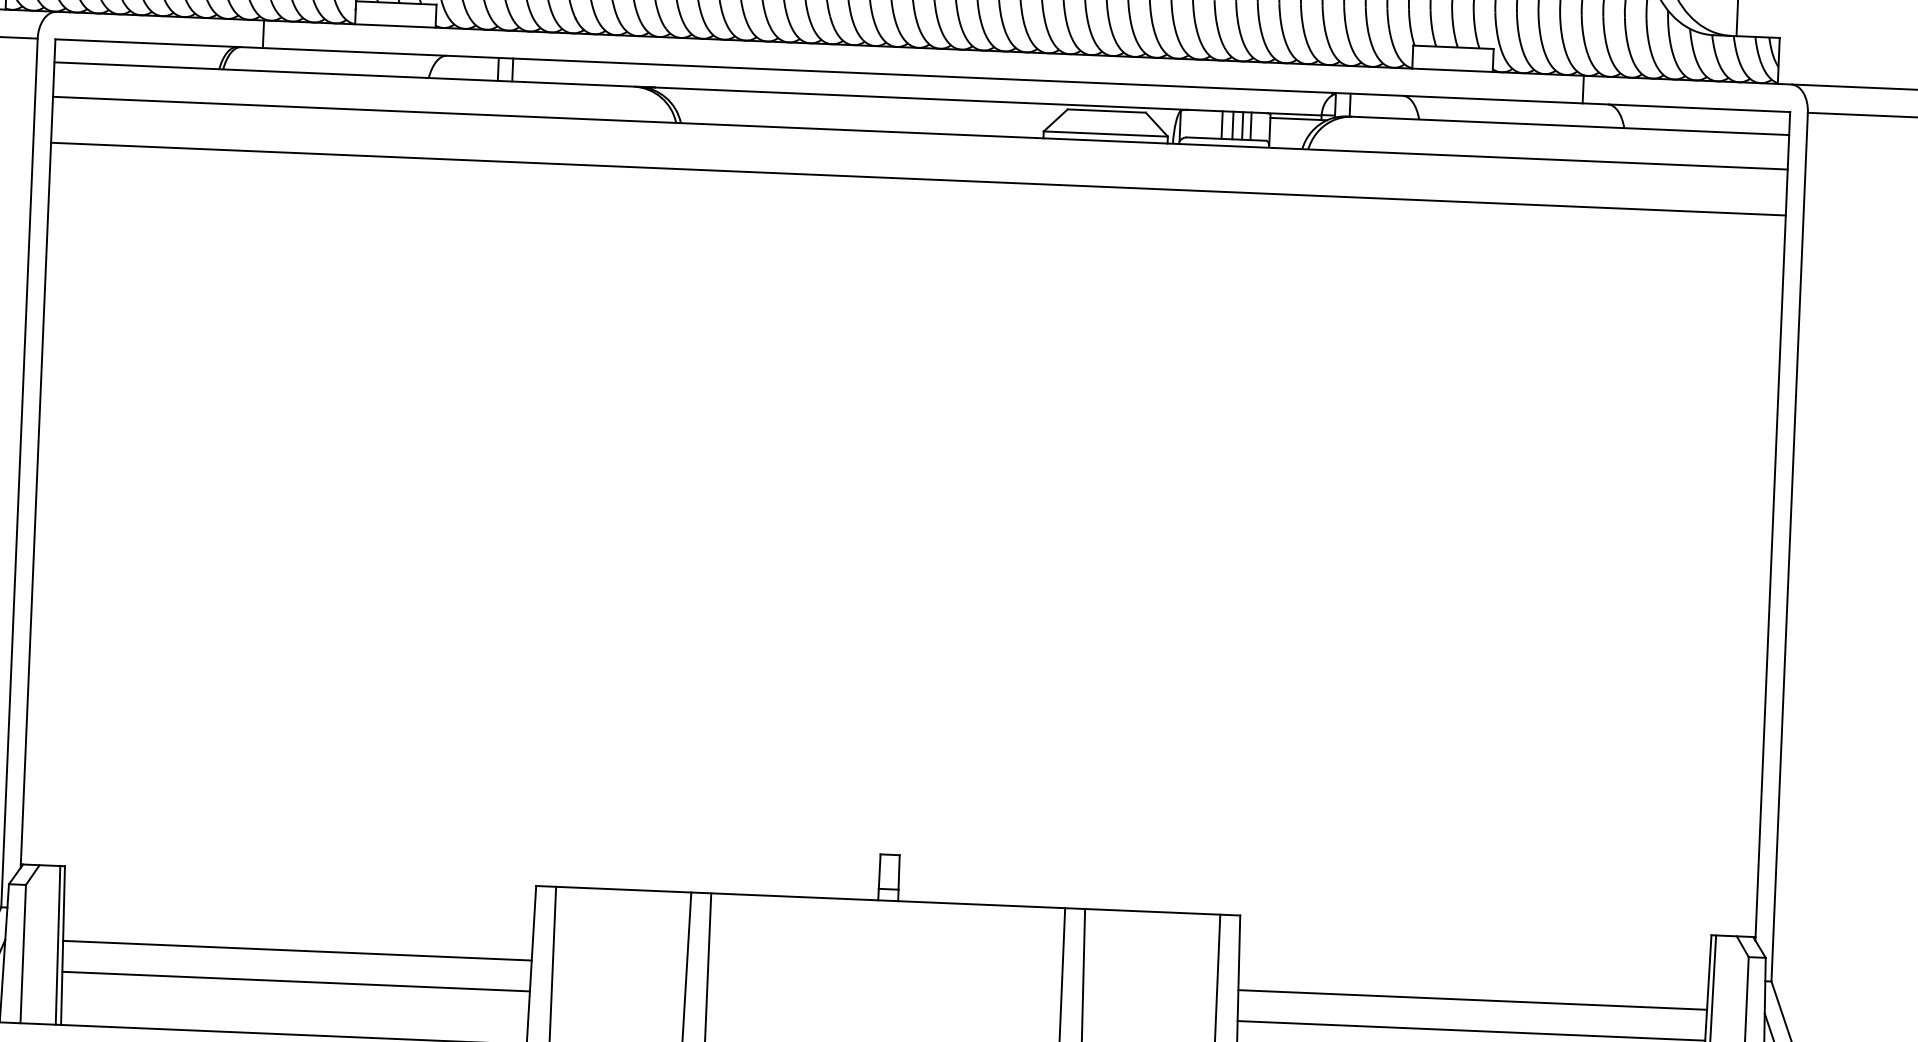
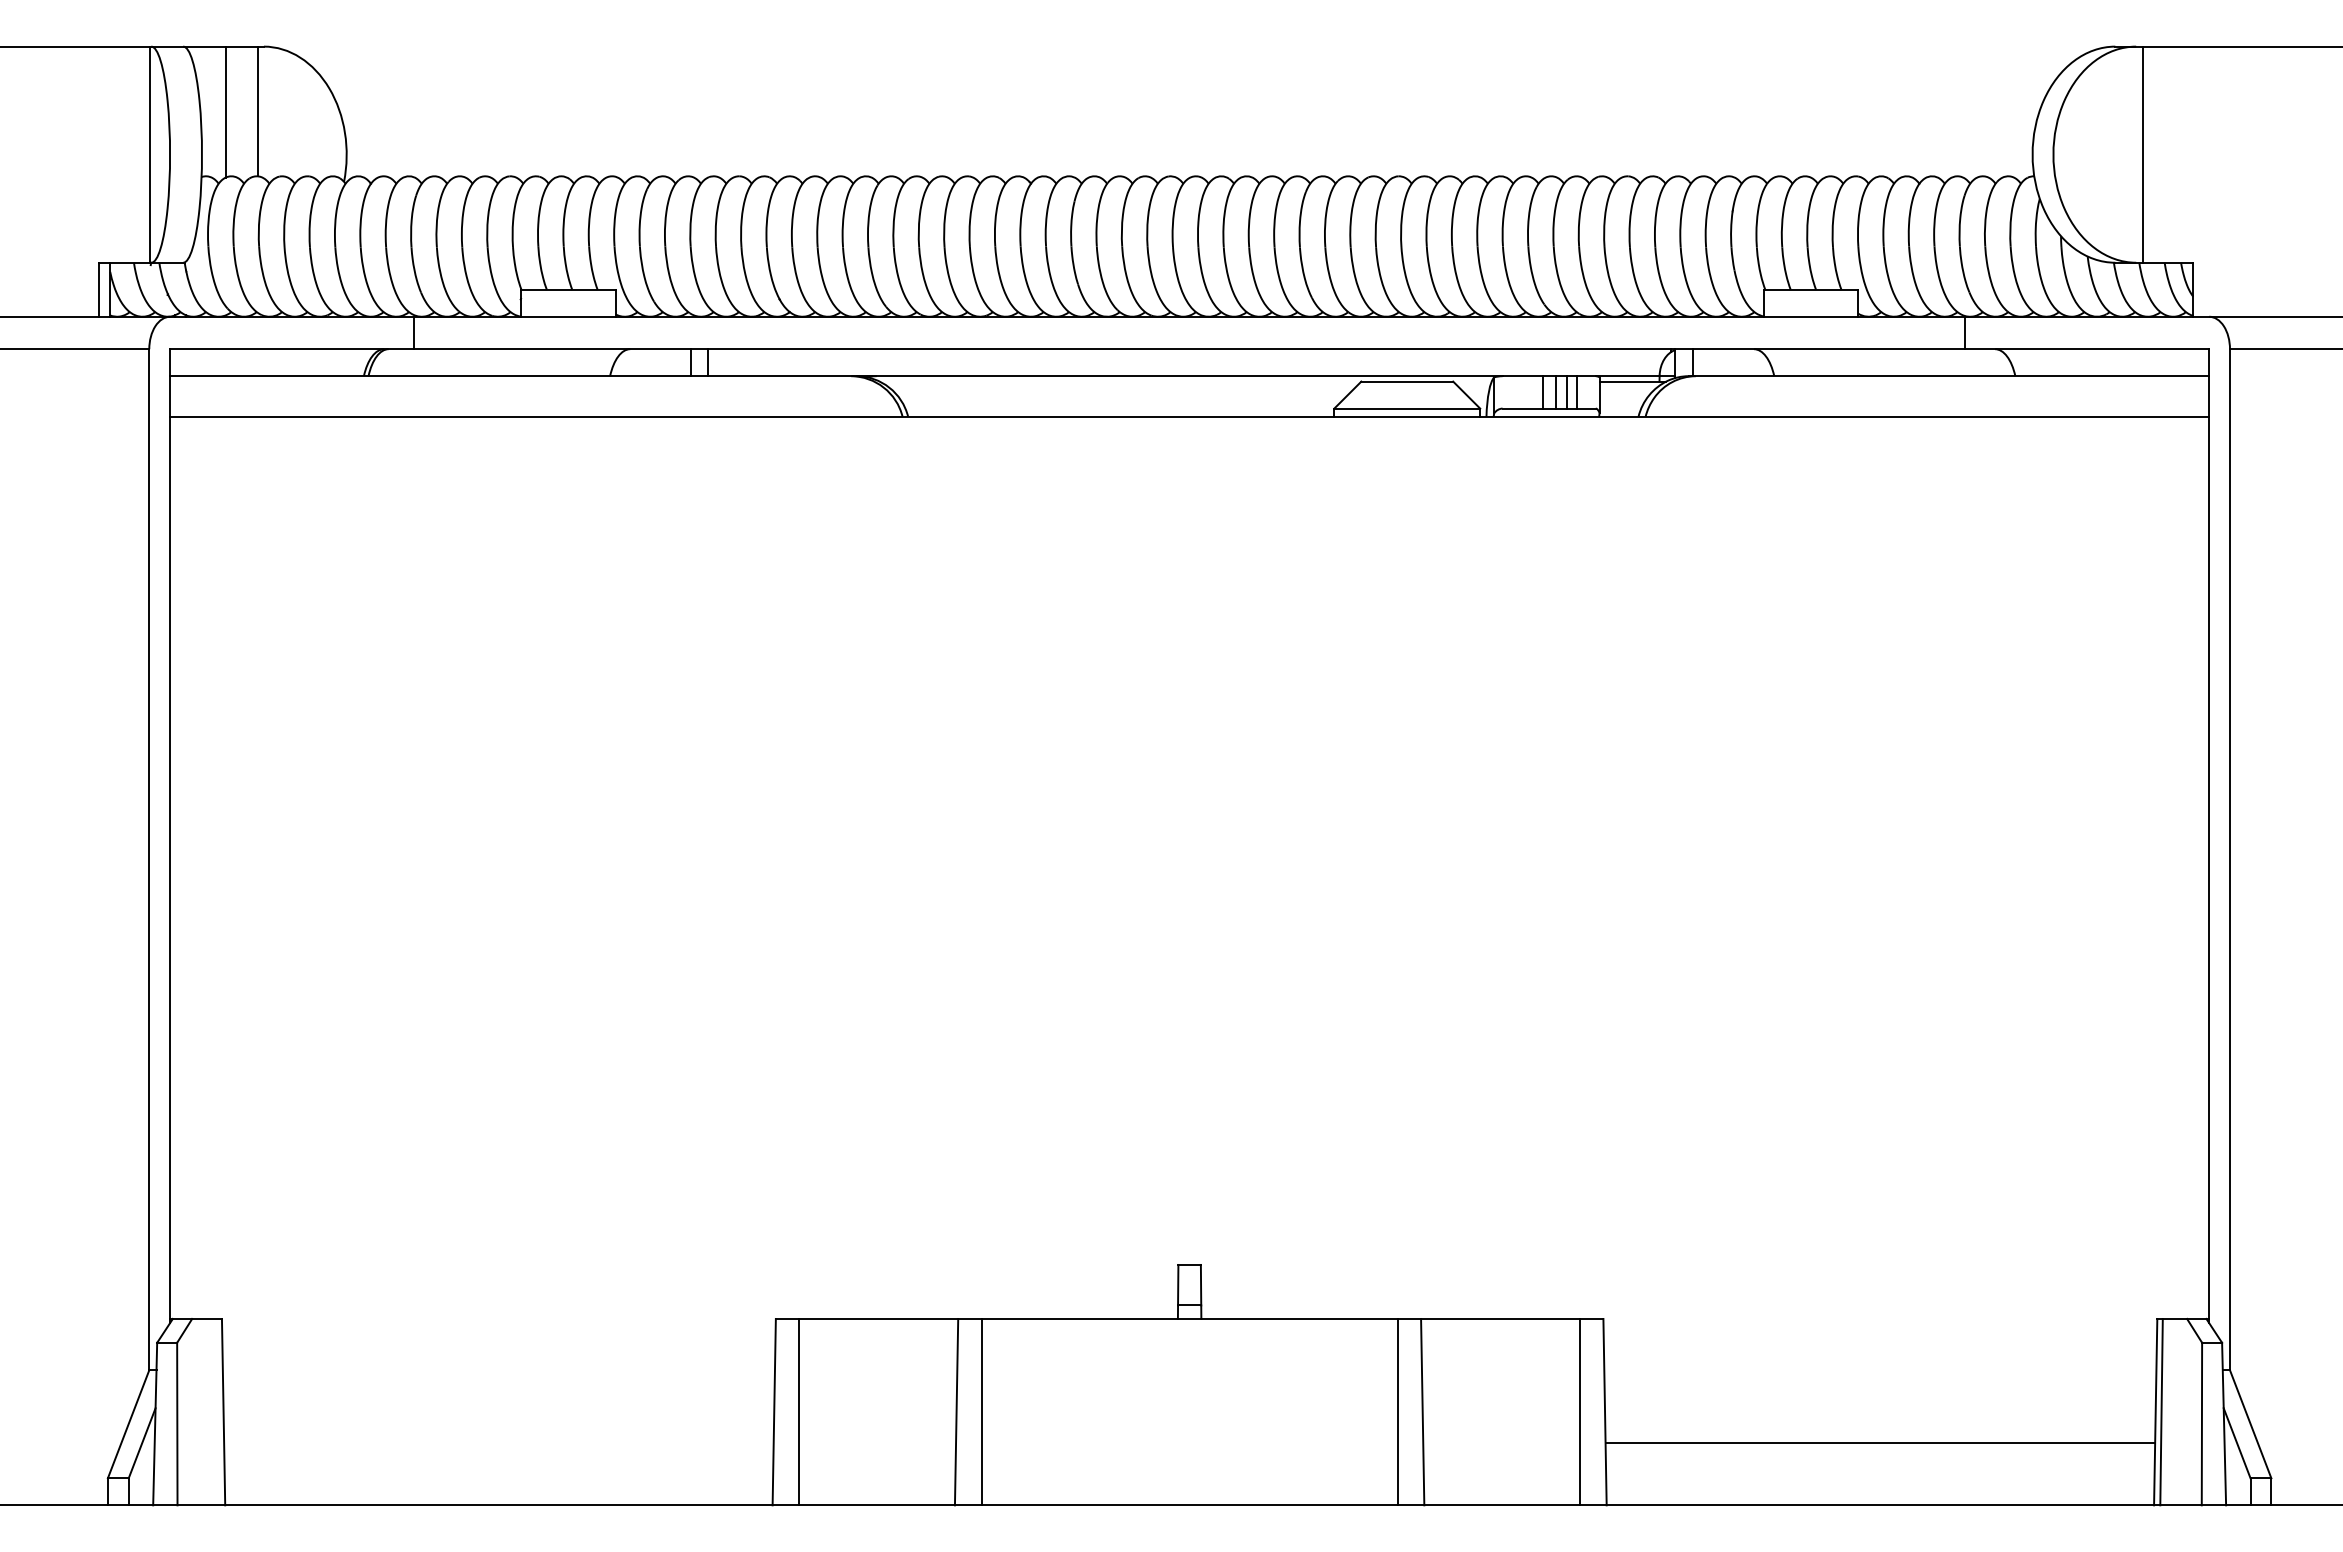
line: (918, 178) -> (1189, 470), removed
line: (57, 944) -> (217, 1411), removed
line: (297, 950) -> (498, 1406), removed
line: (295, 981) -> (498, 1442), removed
line: (1471, 999) -> (1879, 1406), removed

